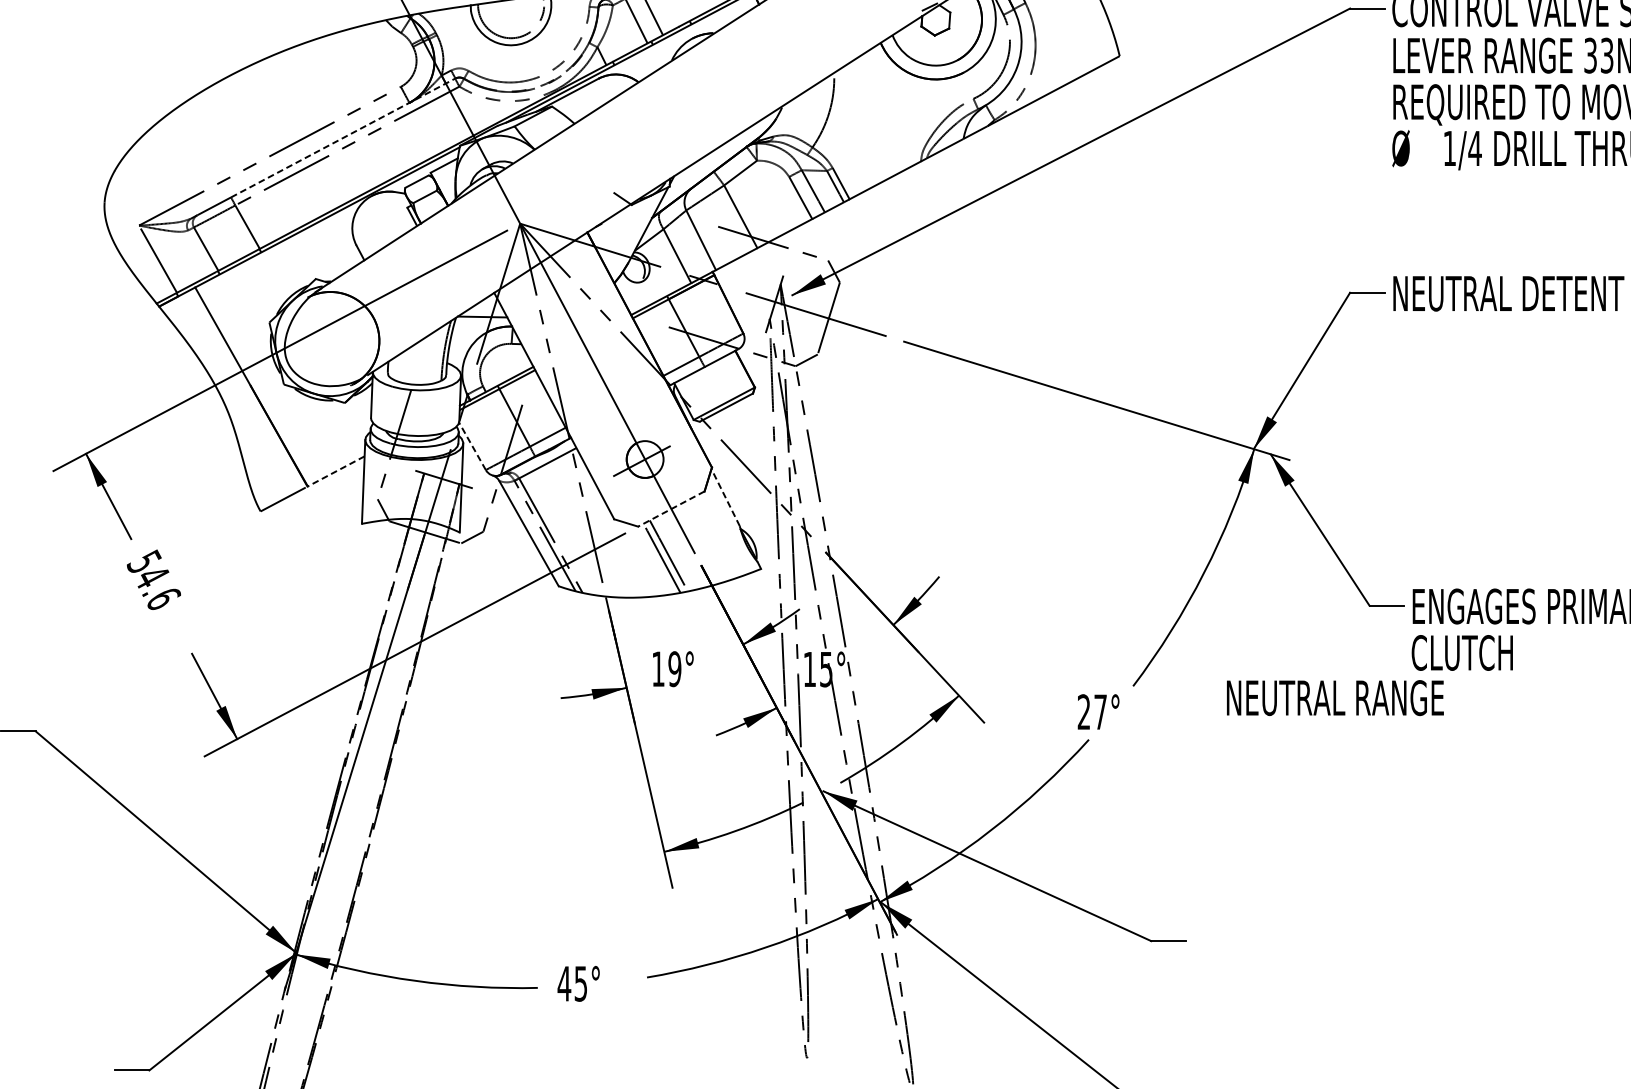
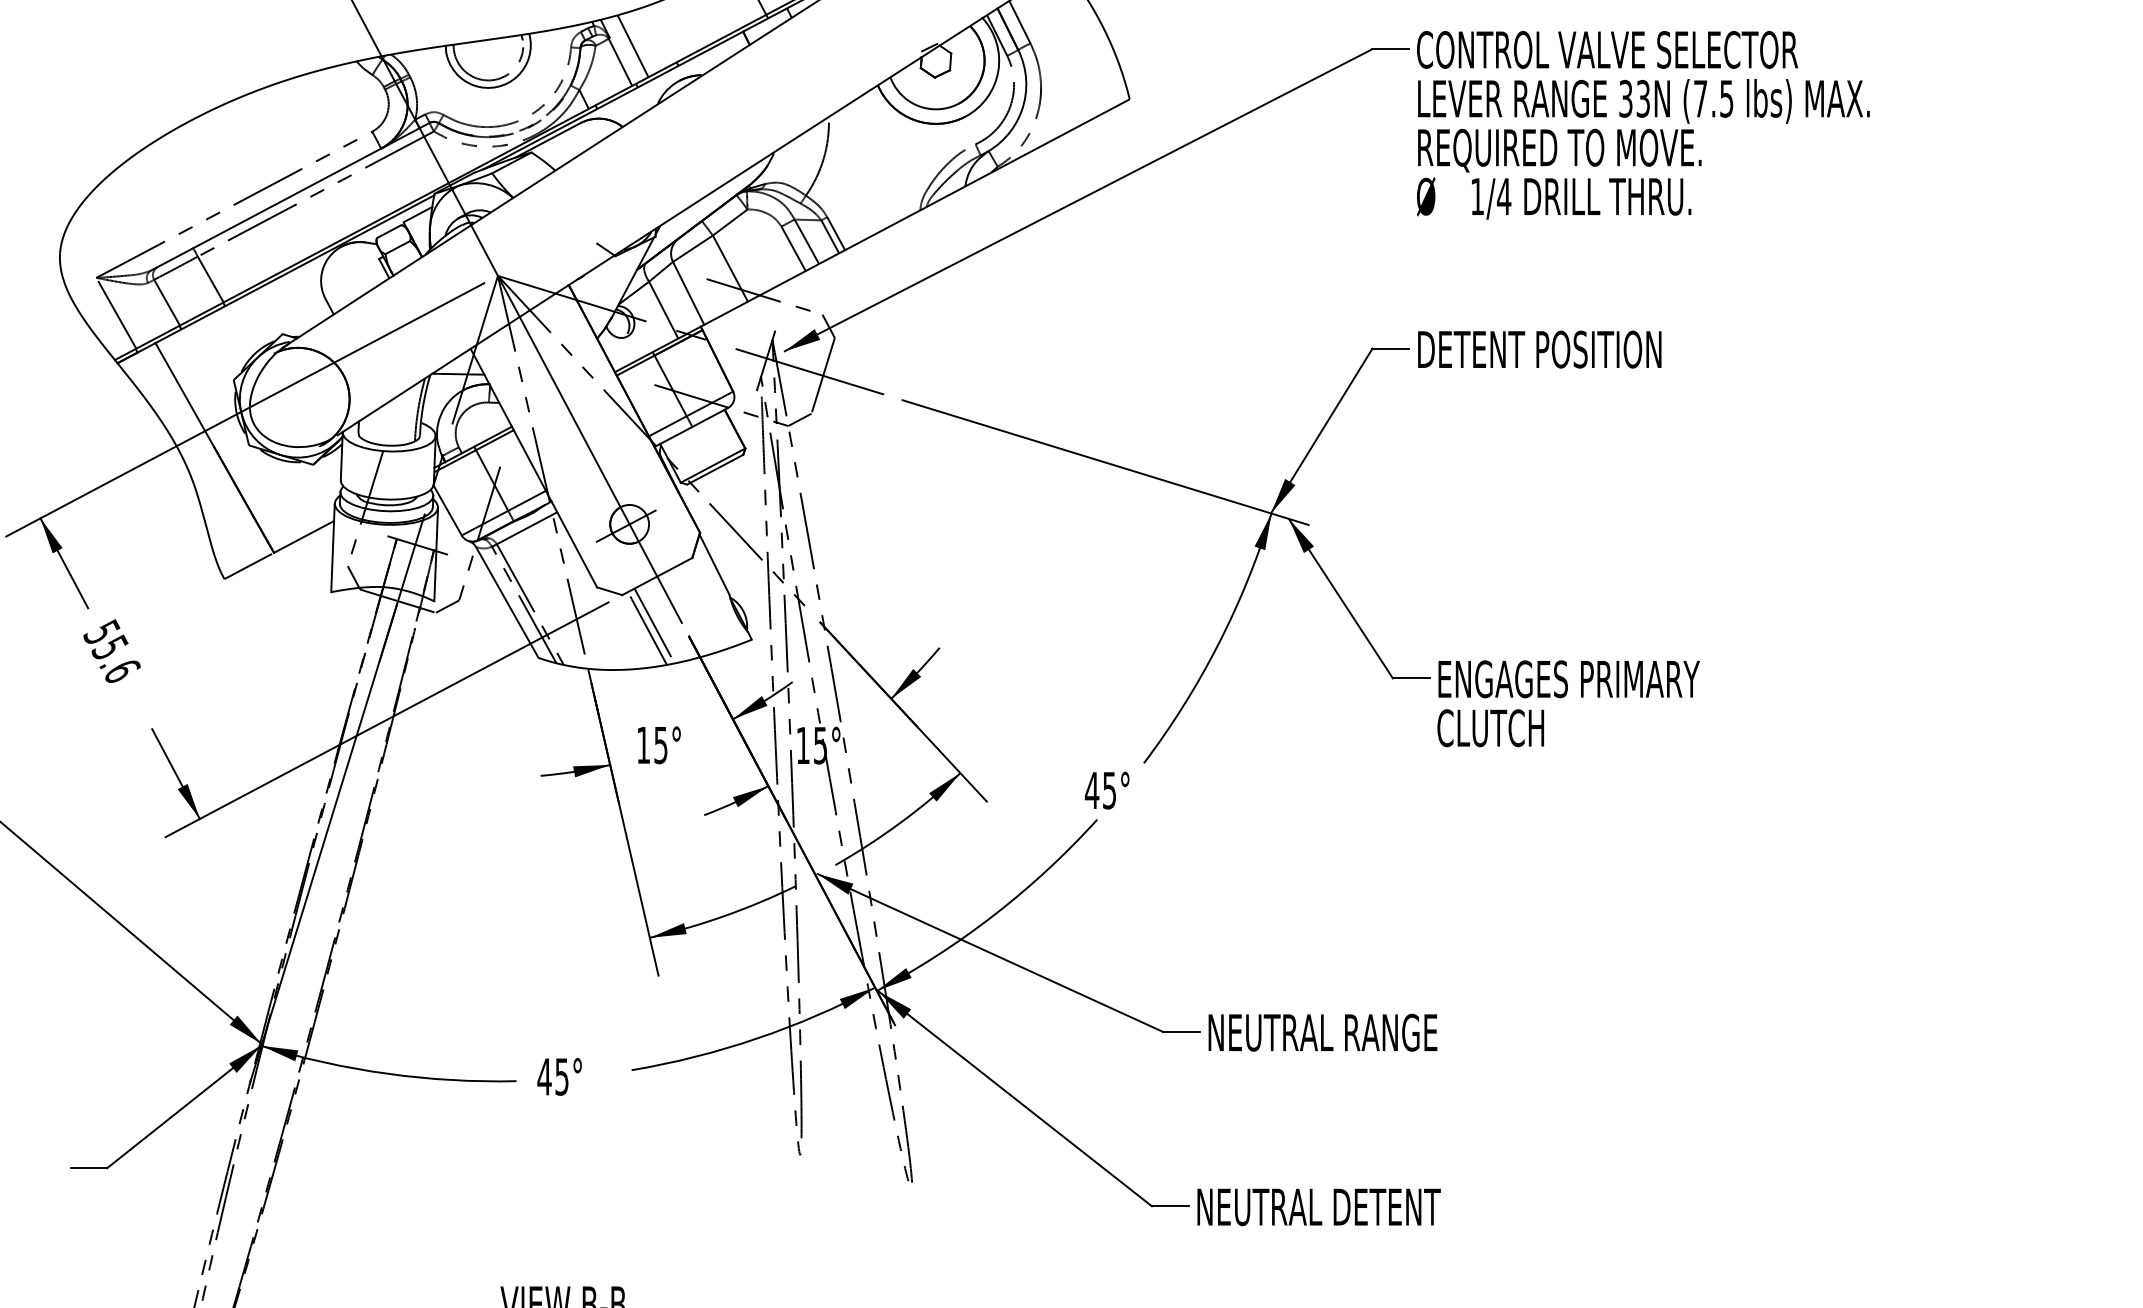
line: (343, 137) -> (311, 185), dashed -> solid
text: (1509, 293) -> (1540, 349), NEUTRAL DETENT -> DETENT POSITION
line: (472, 446) -> (447, 510), dashed -> solid
line: (336, 471) -> (304, 536), dashed -> solid
line: (725, 497) -> (714, 564), dashed -> solid
line: (671, 508) -> (657, 576), dashed -> solid
text: (151, 576) -> (109, 647), 54.6 -> 55.6
text: (674, 669) -> (660, 745), 19° -> 15°
text: (1334, 697) -> (1322, 1032), moved
text: (1091, 712) -> (1099, 790), 27° -> 45°

